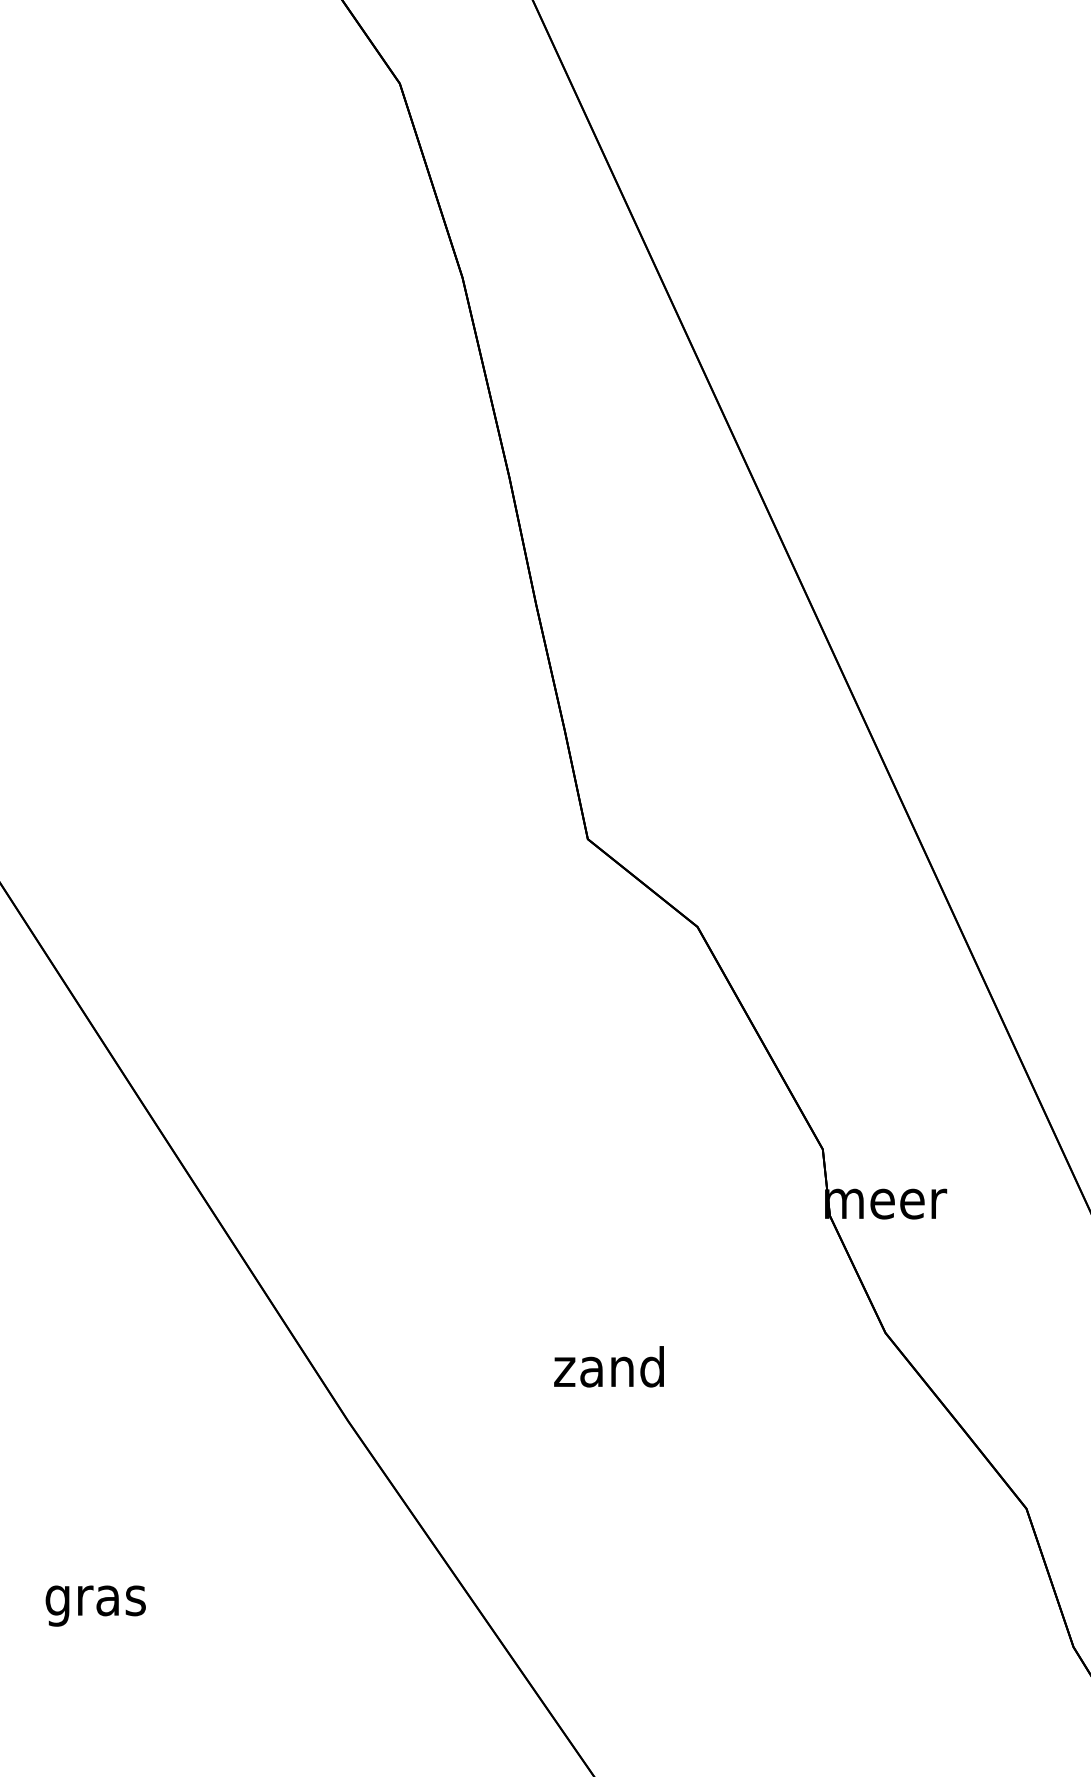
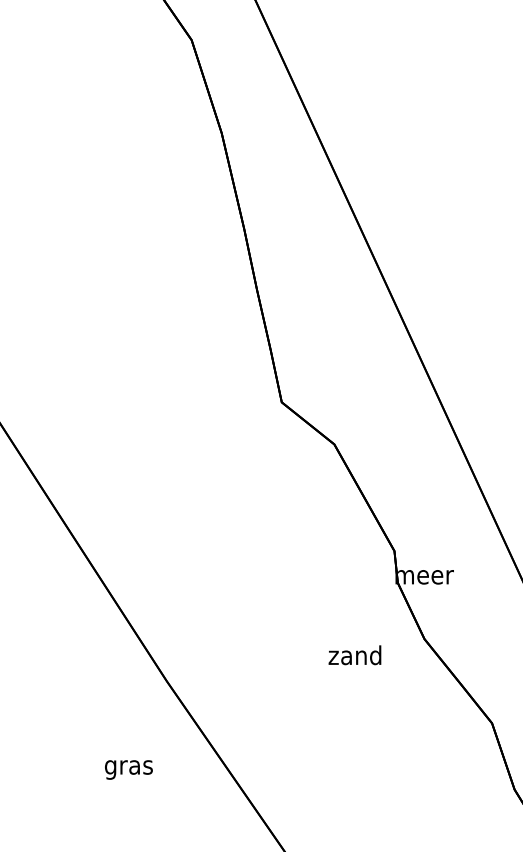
text: (608, 1367) -> (354, 655), moved
text: (94, 1605) -> (128, 769), moved

